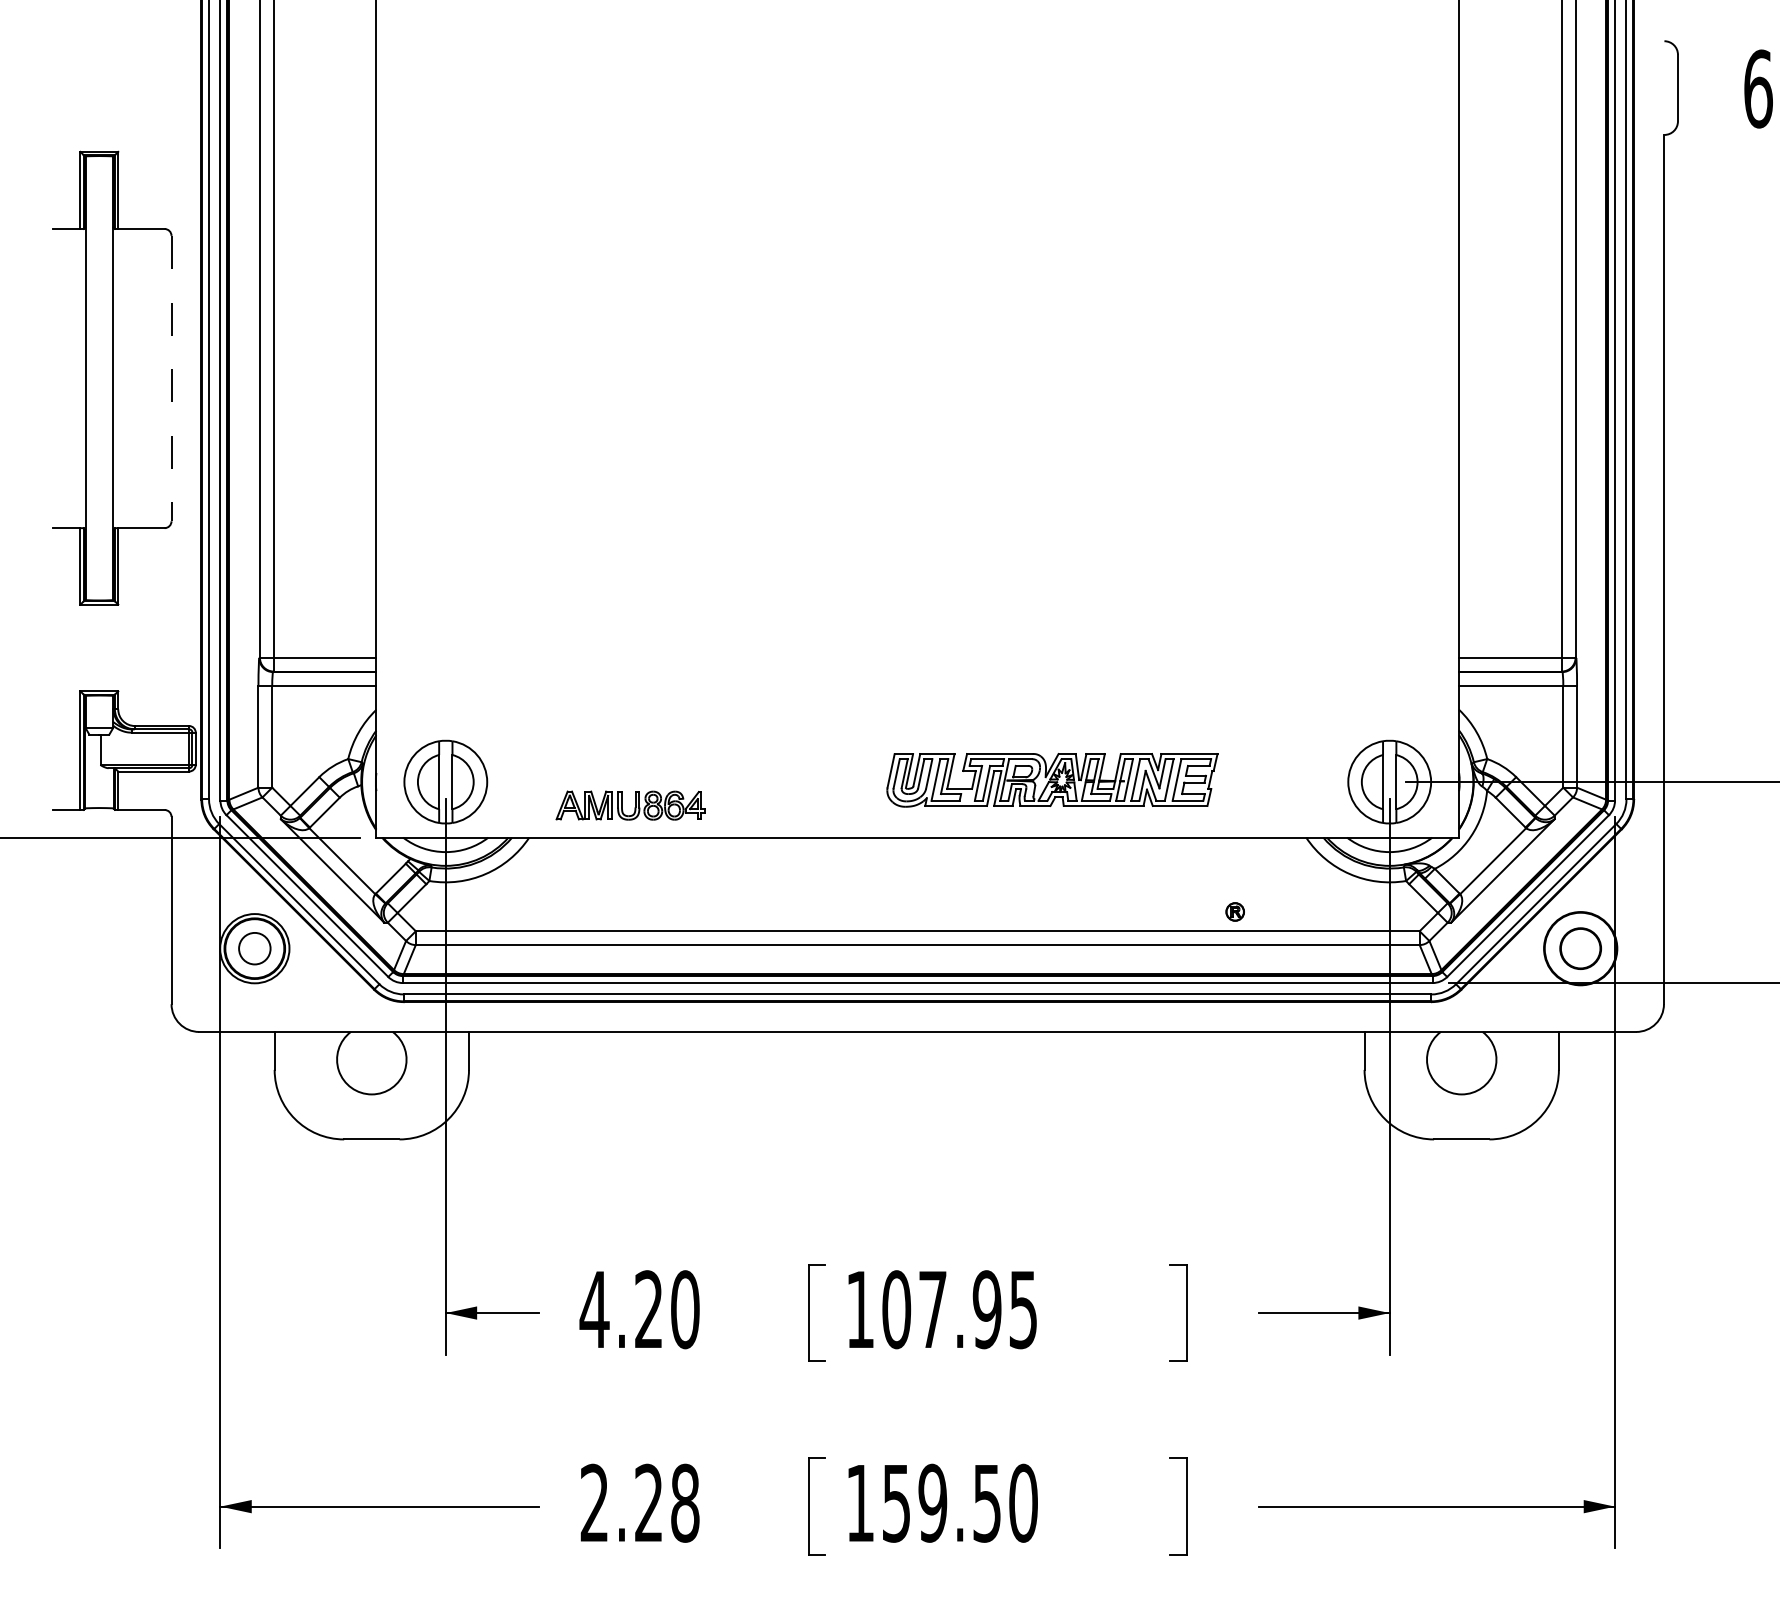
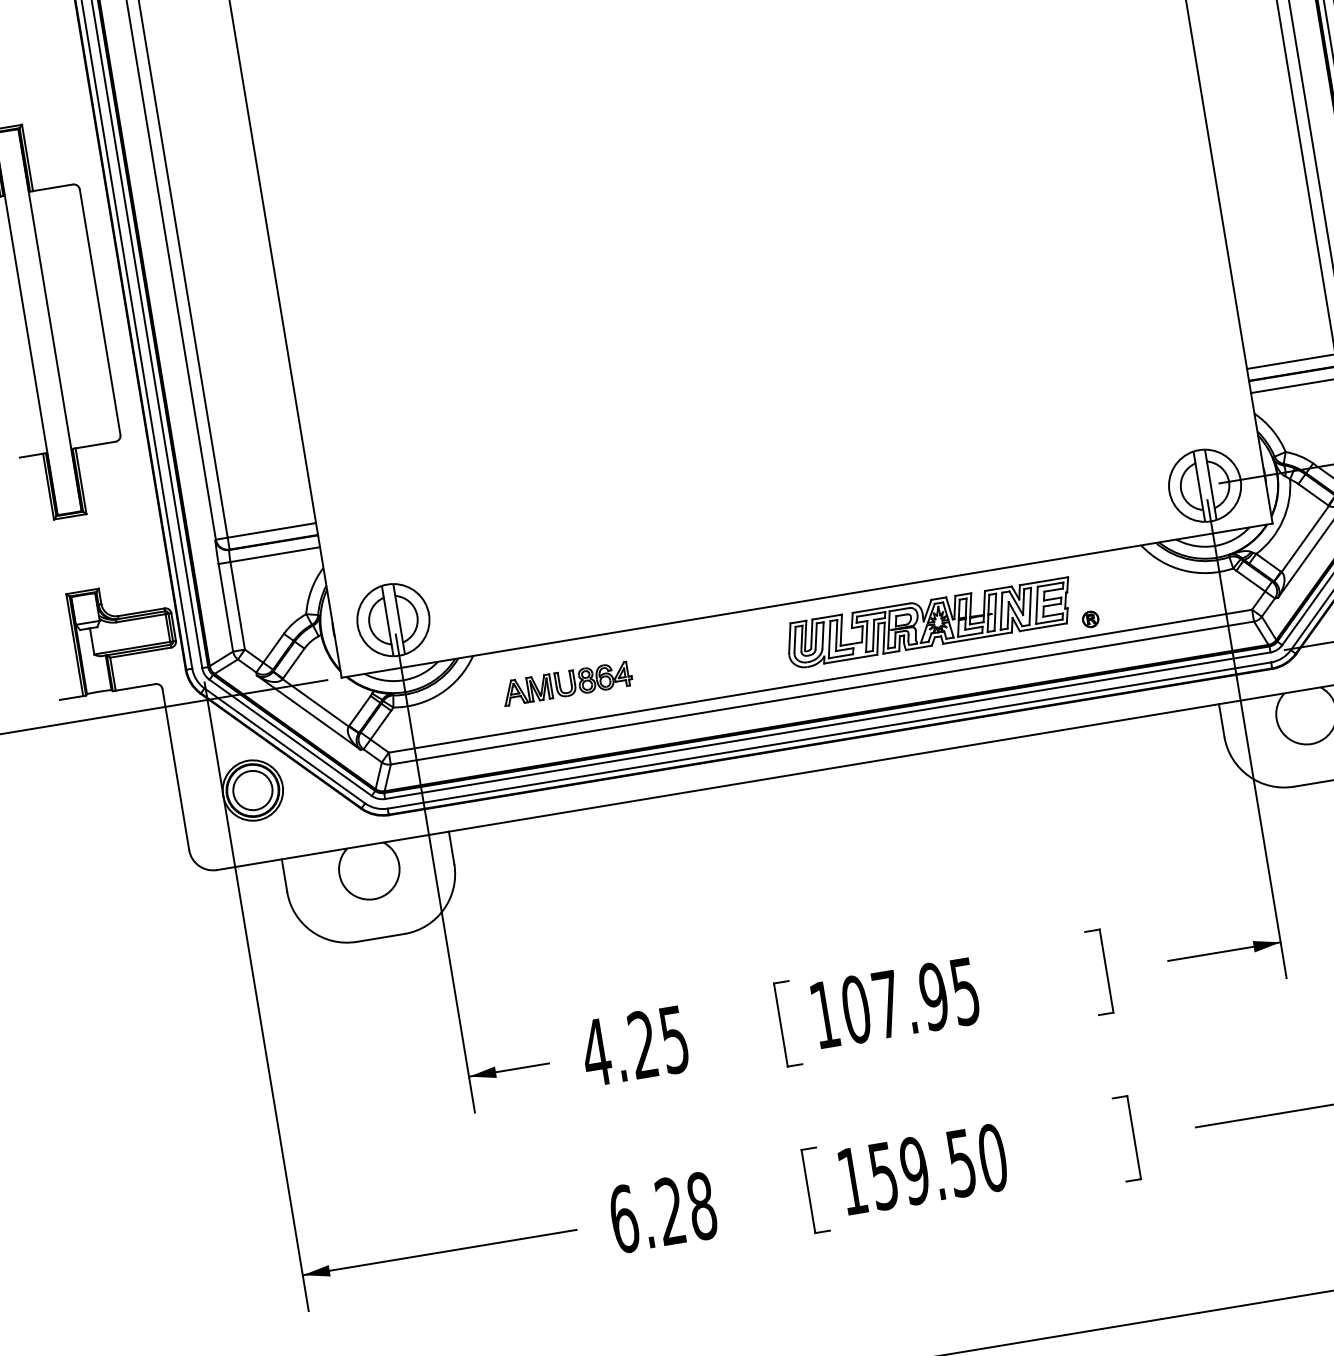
line: (171, 378) -> (100, 312), dashed -> solid
part: (1052, 780) -> (929, 623), moved
part: (630, 805) -> (567, 683), moved
circle: (254, 948) -> (252, 790), size x1.43
text: (685, 1309) -> (674, 1039), 4.20 -> 4.25
text: (594, 1502) -> (623, 1218), 2.28 -> 6.28

